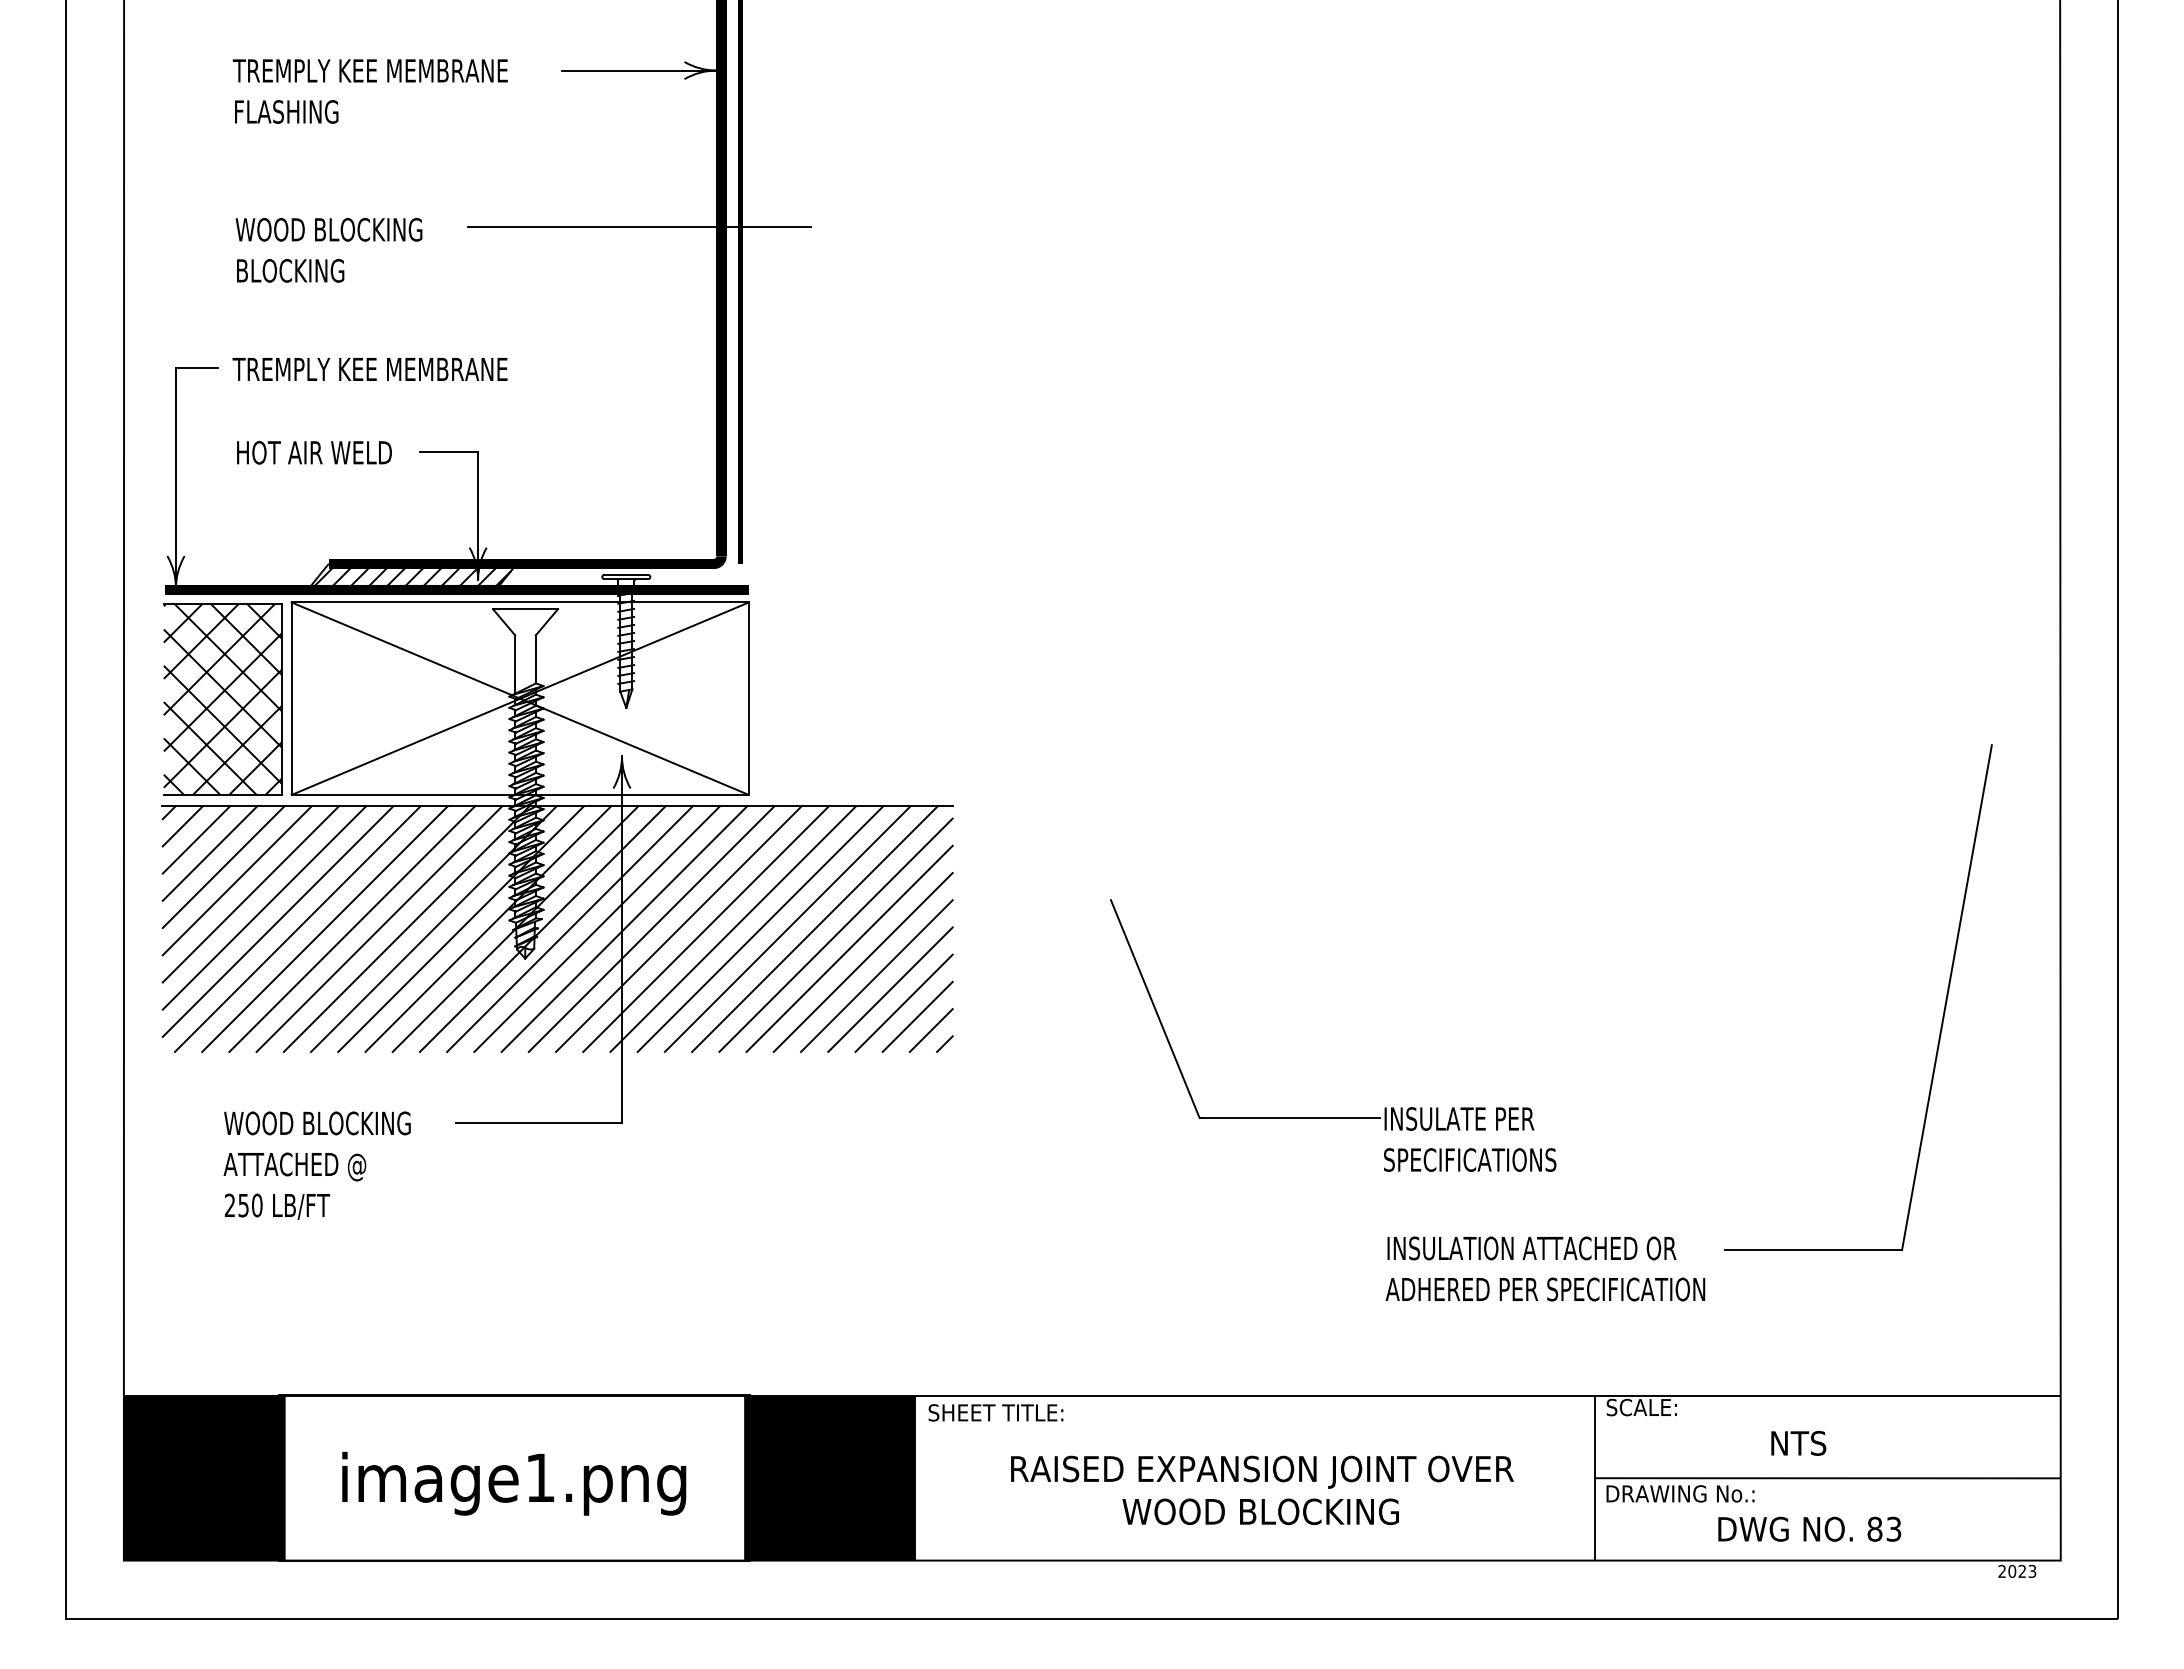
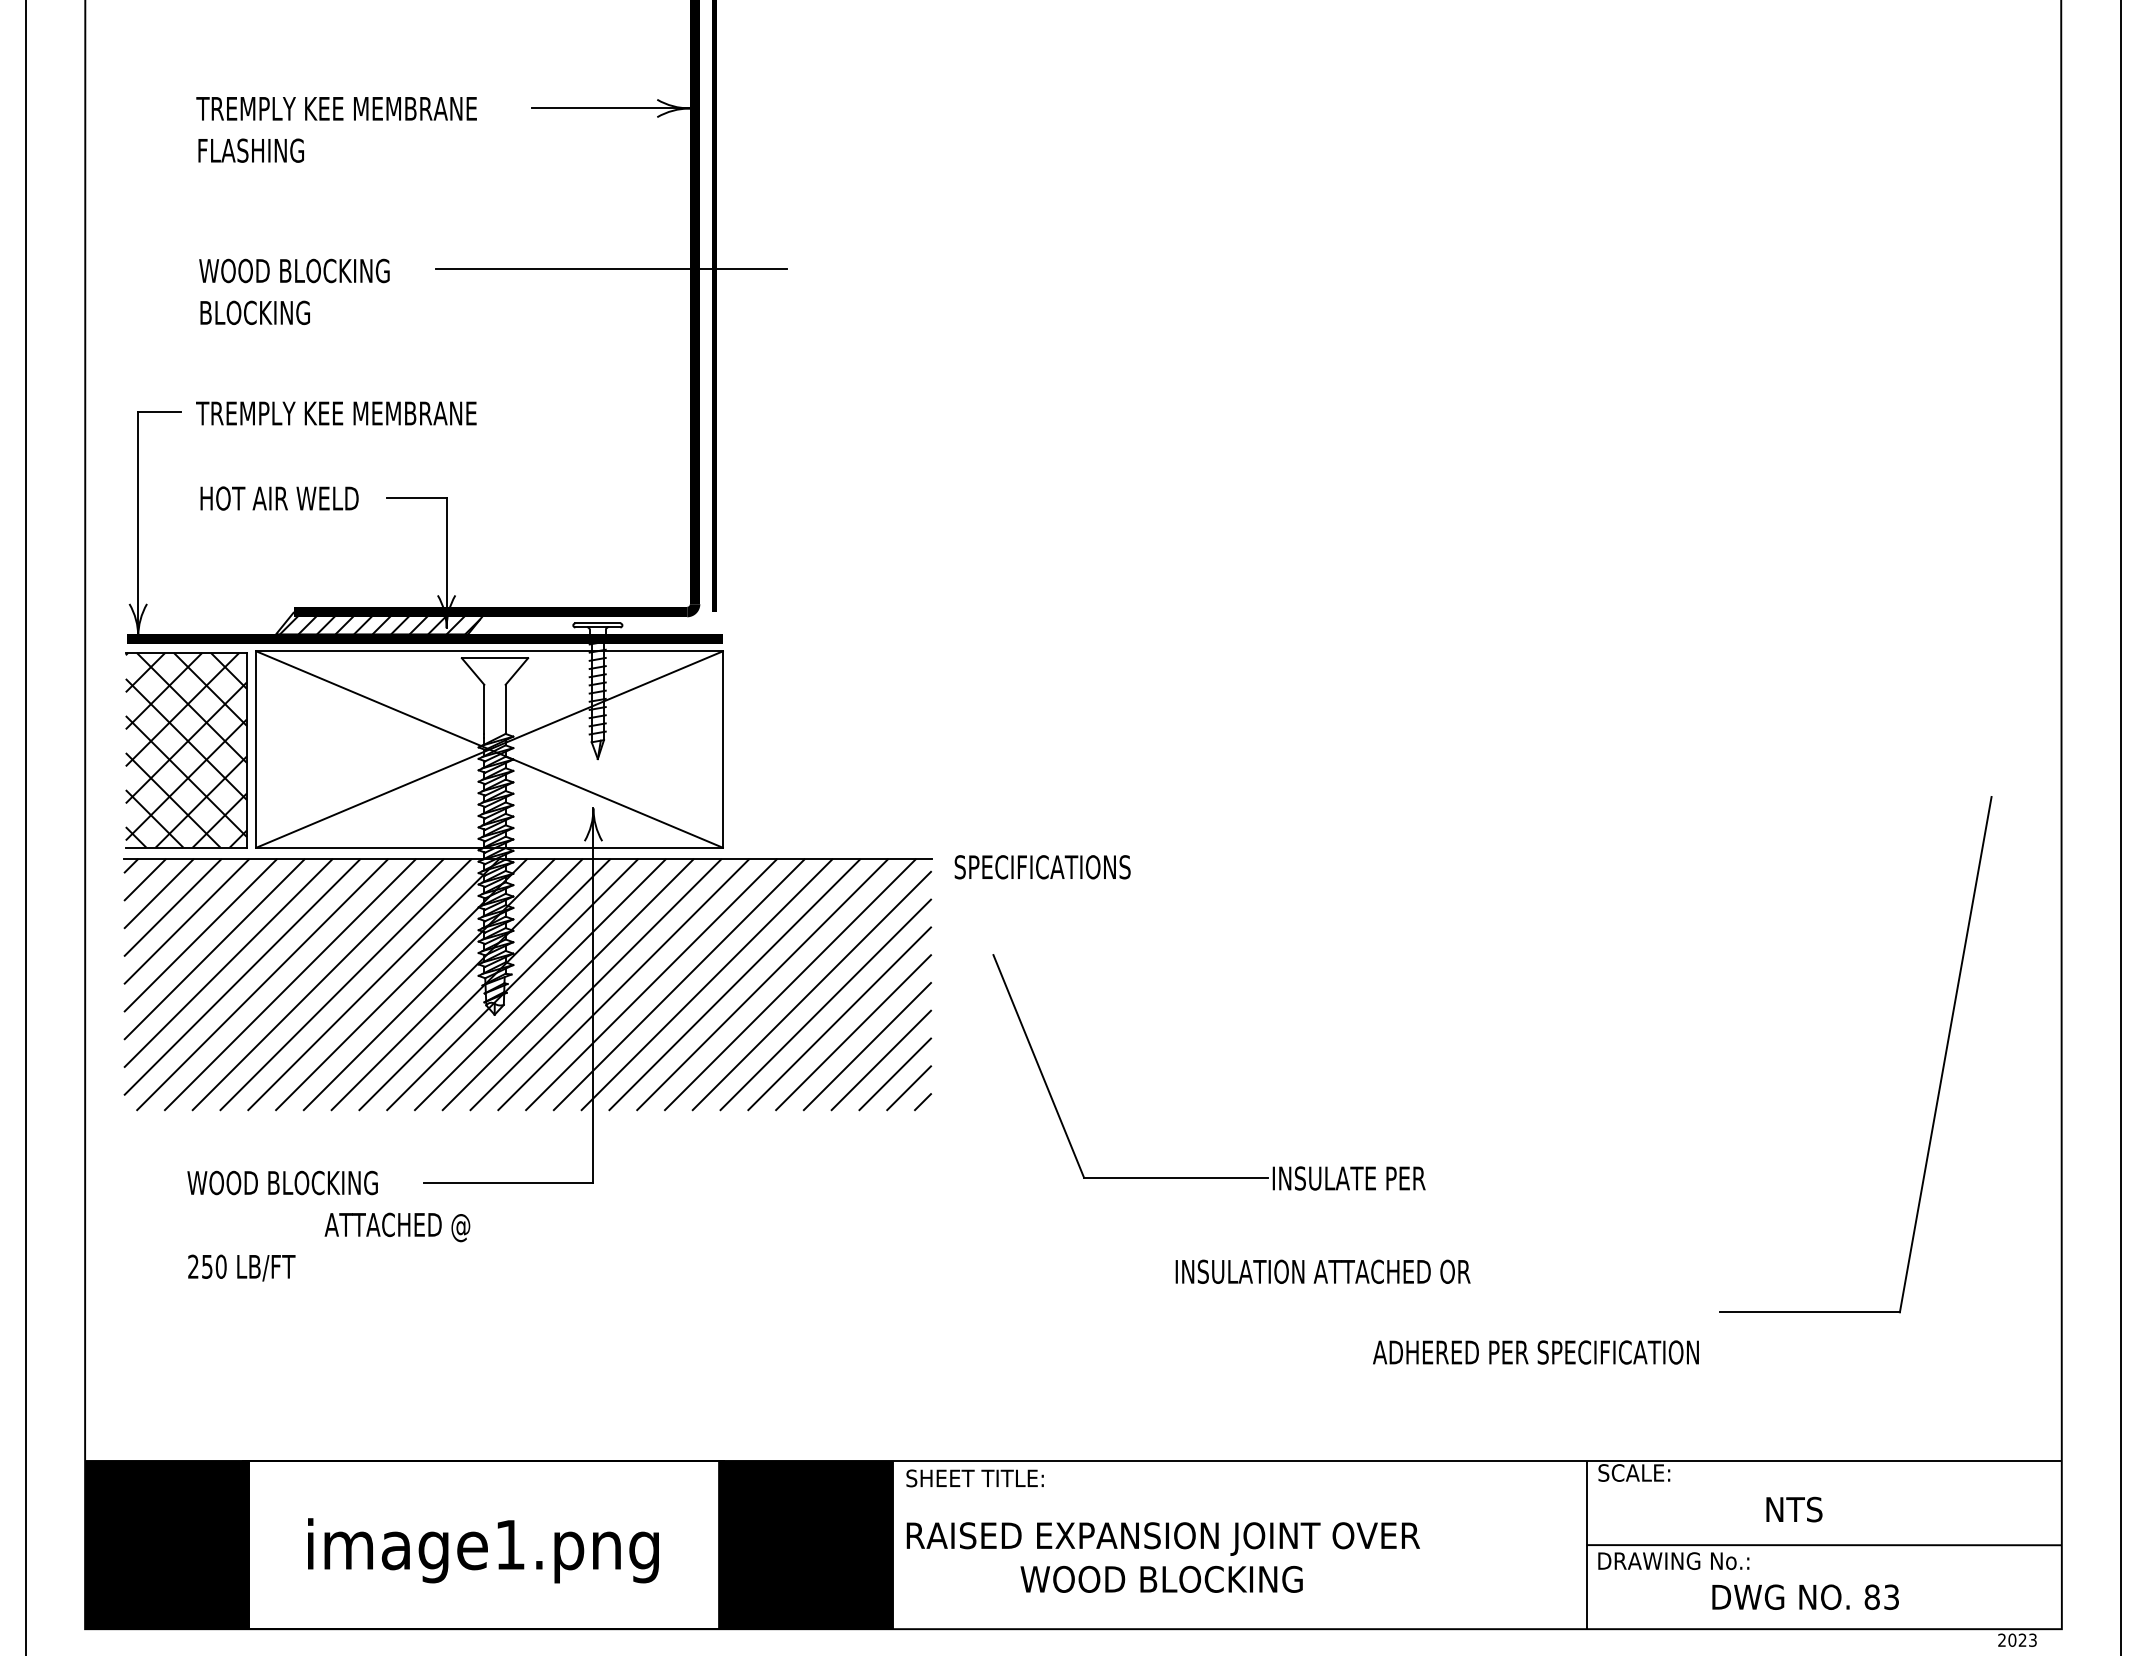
part: (1322, 1117) -> (1209, 1176), moved
text: (1470, 1159) -> (1043, 866), moved
text: (294, 1166) -> (396, 1226), moved
text: (1531, 1248) -> (1322, 1271), moved
text: (1262, 1490) -> (1163, 1557), moved

